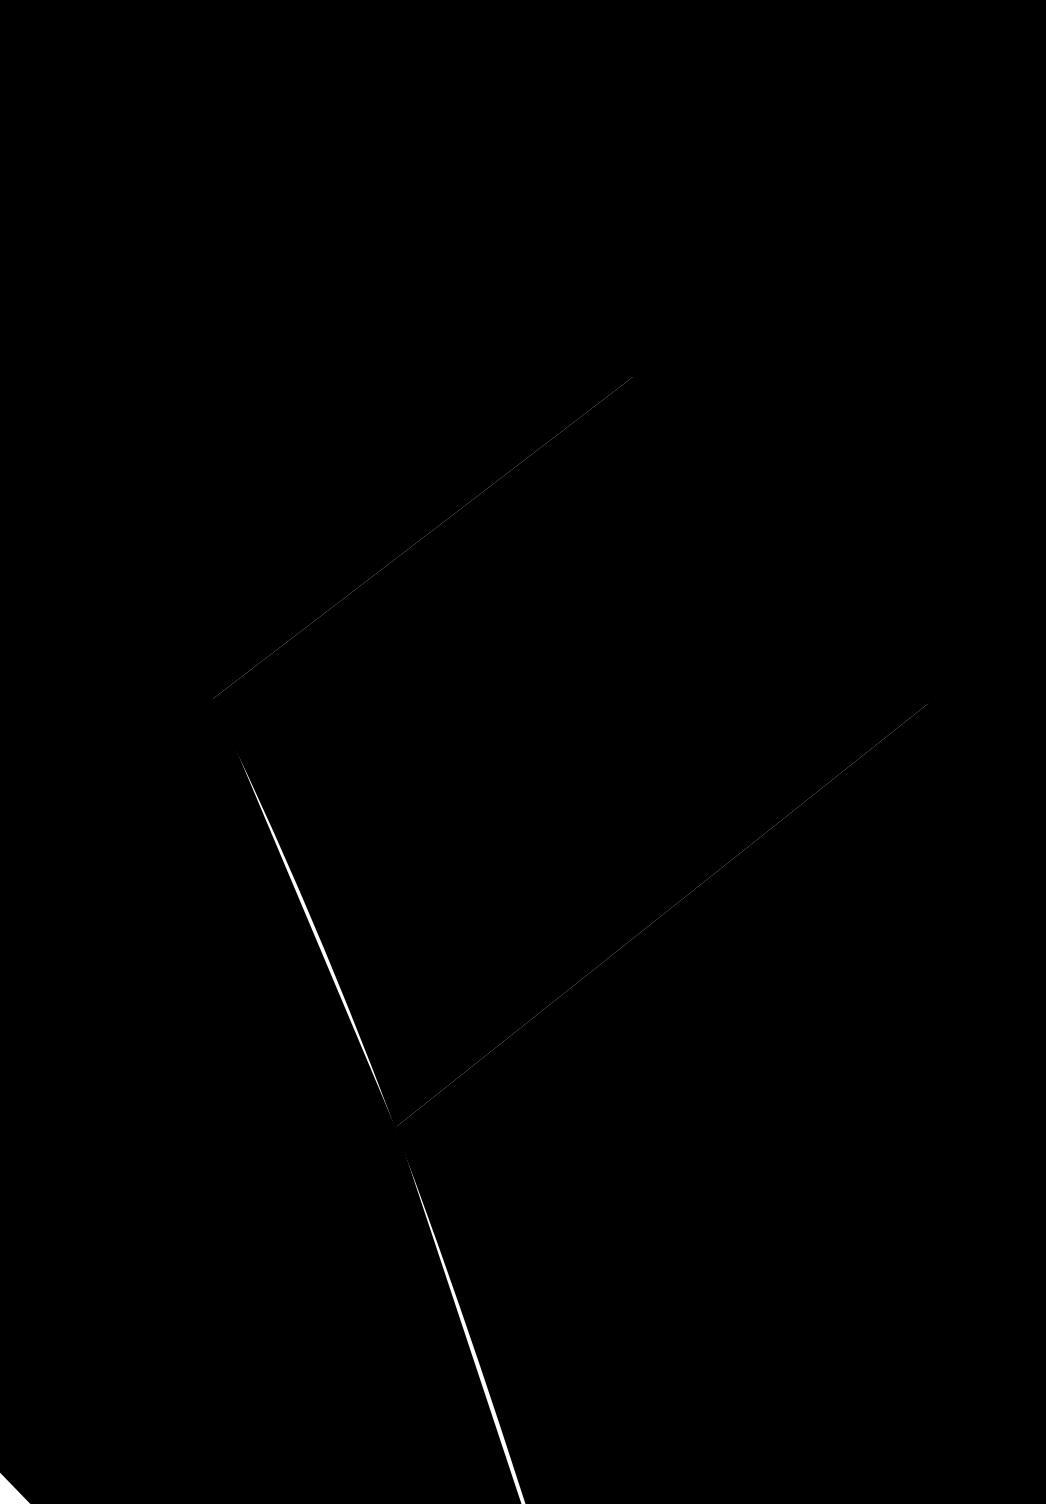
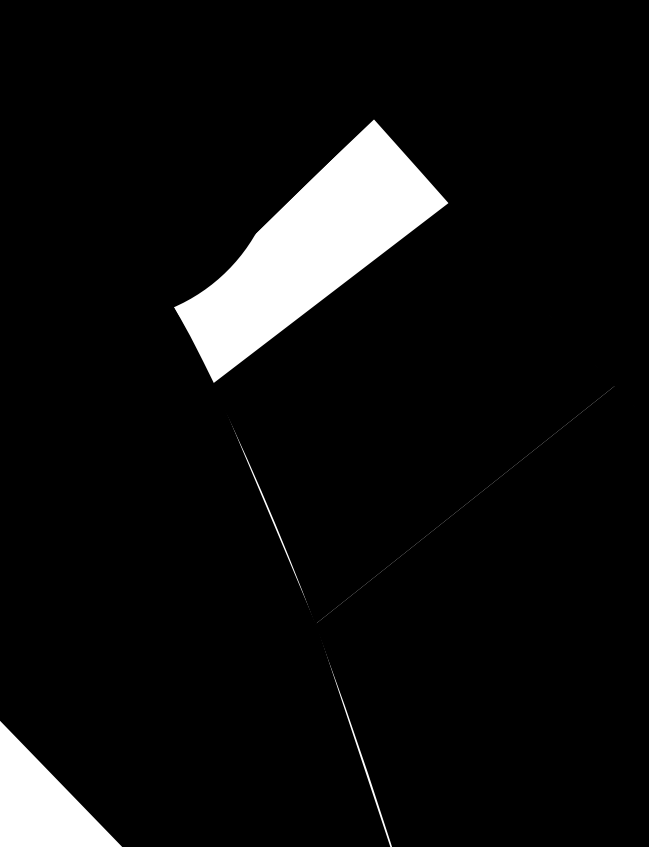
fill: (386, 462) -> (310, 250), removed

